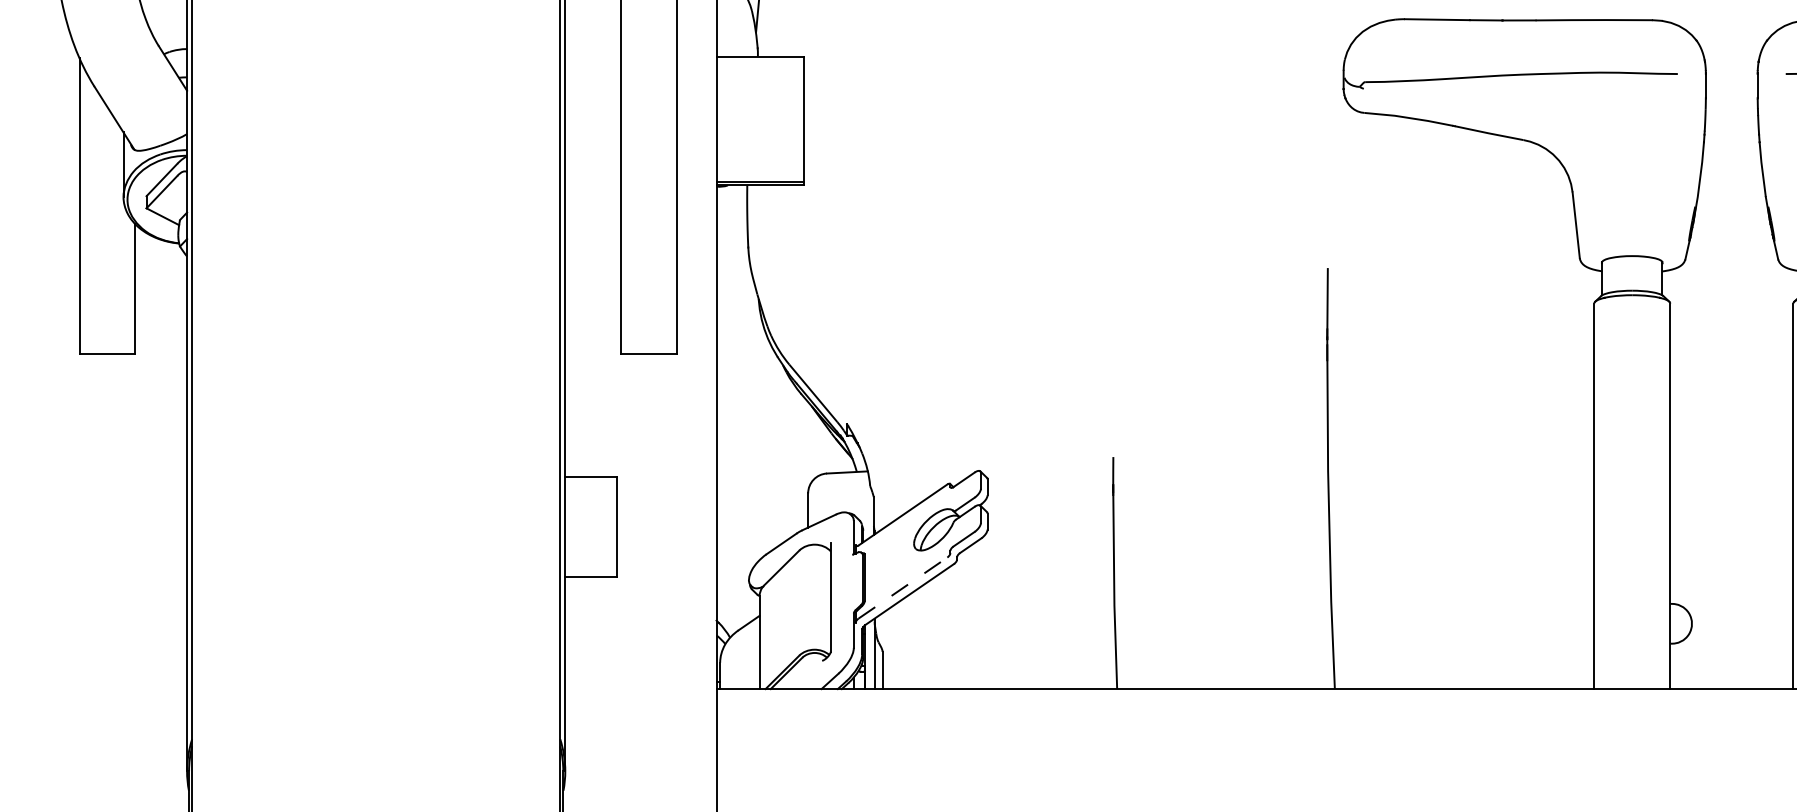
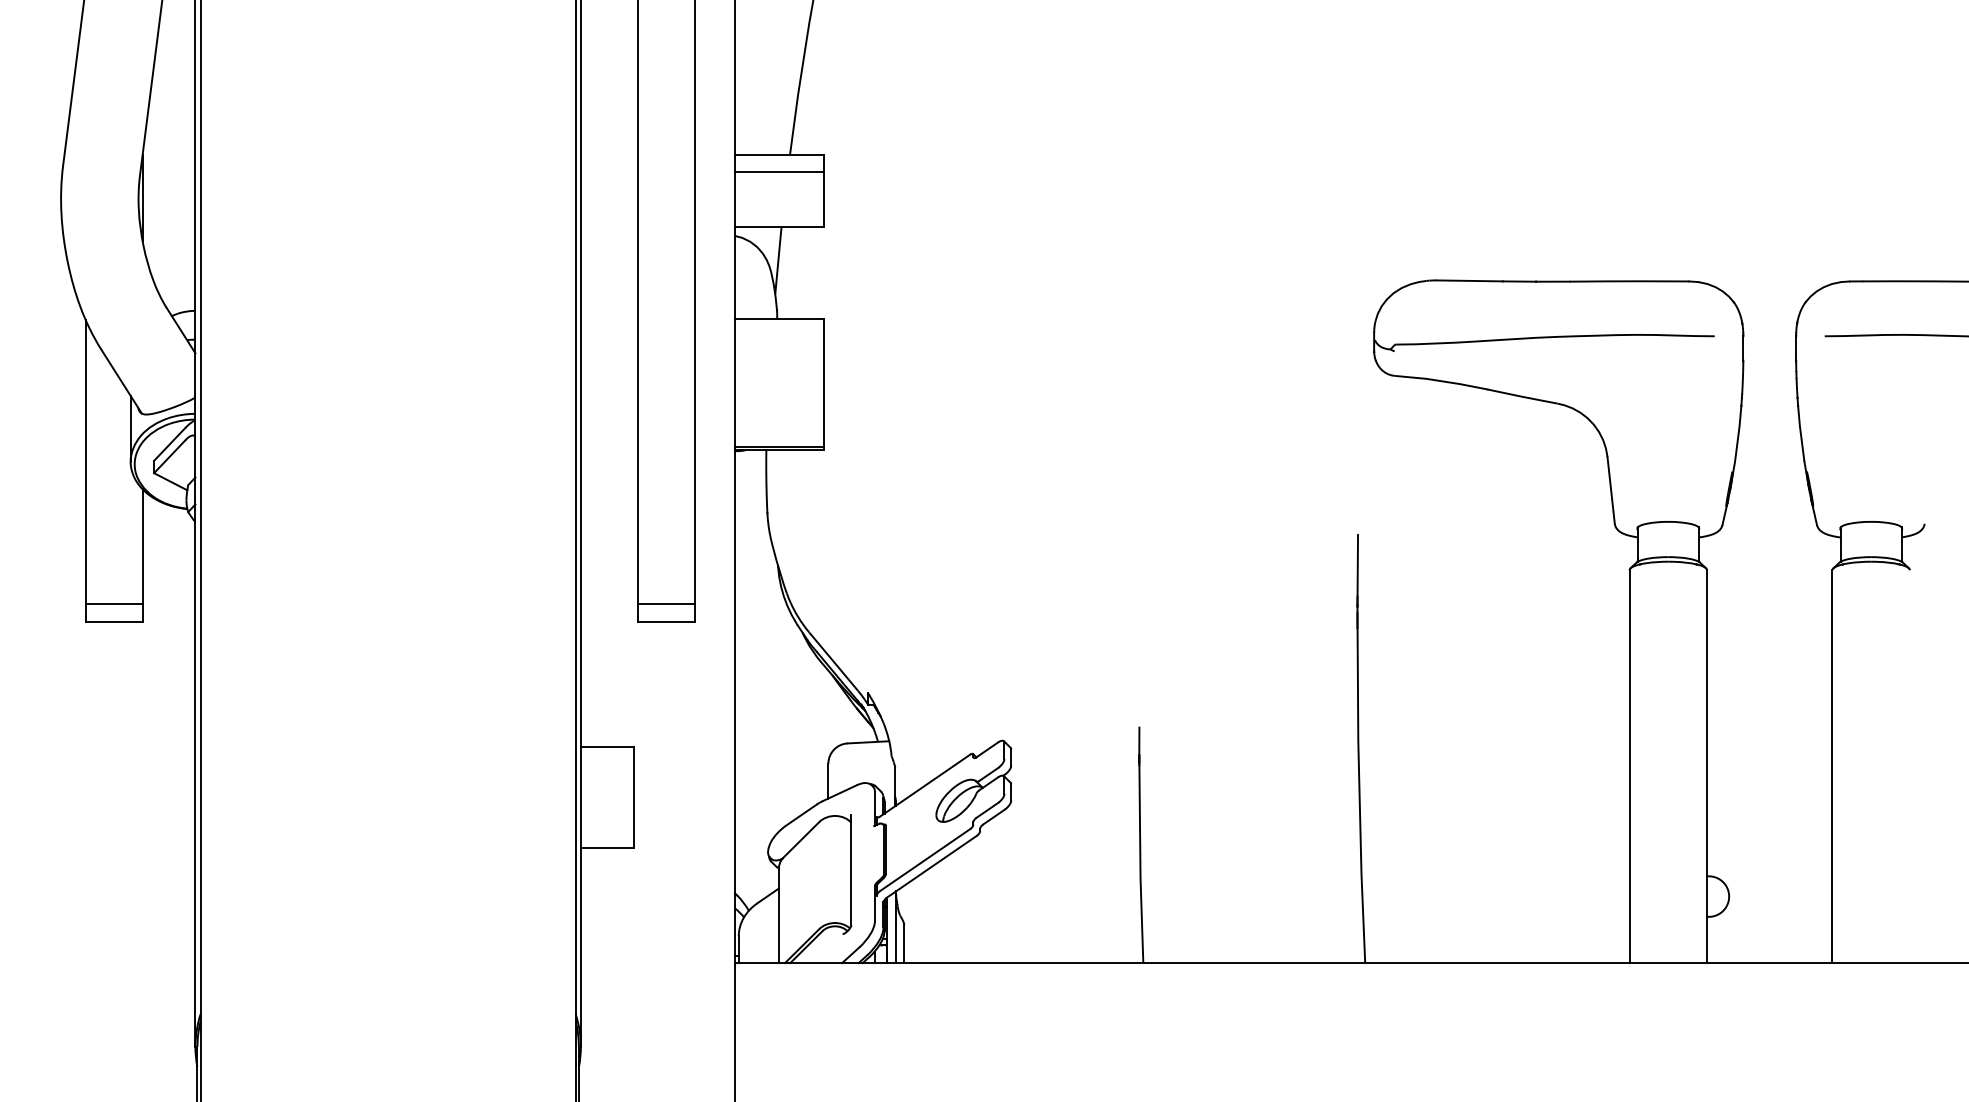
line: (106, 336) -> (113, 603), added
line: (648, 336) -> (665, 603), added
line: (903, 588) -> (925, 860), dashed -> solid

